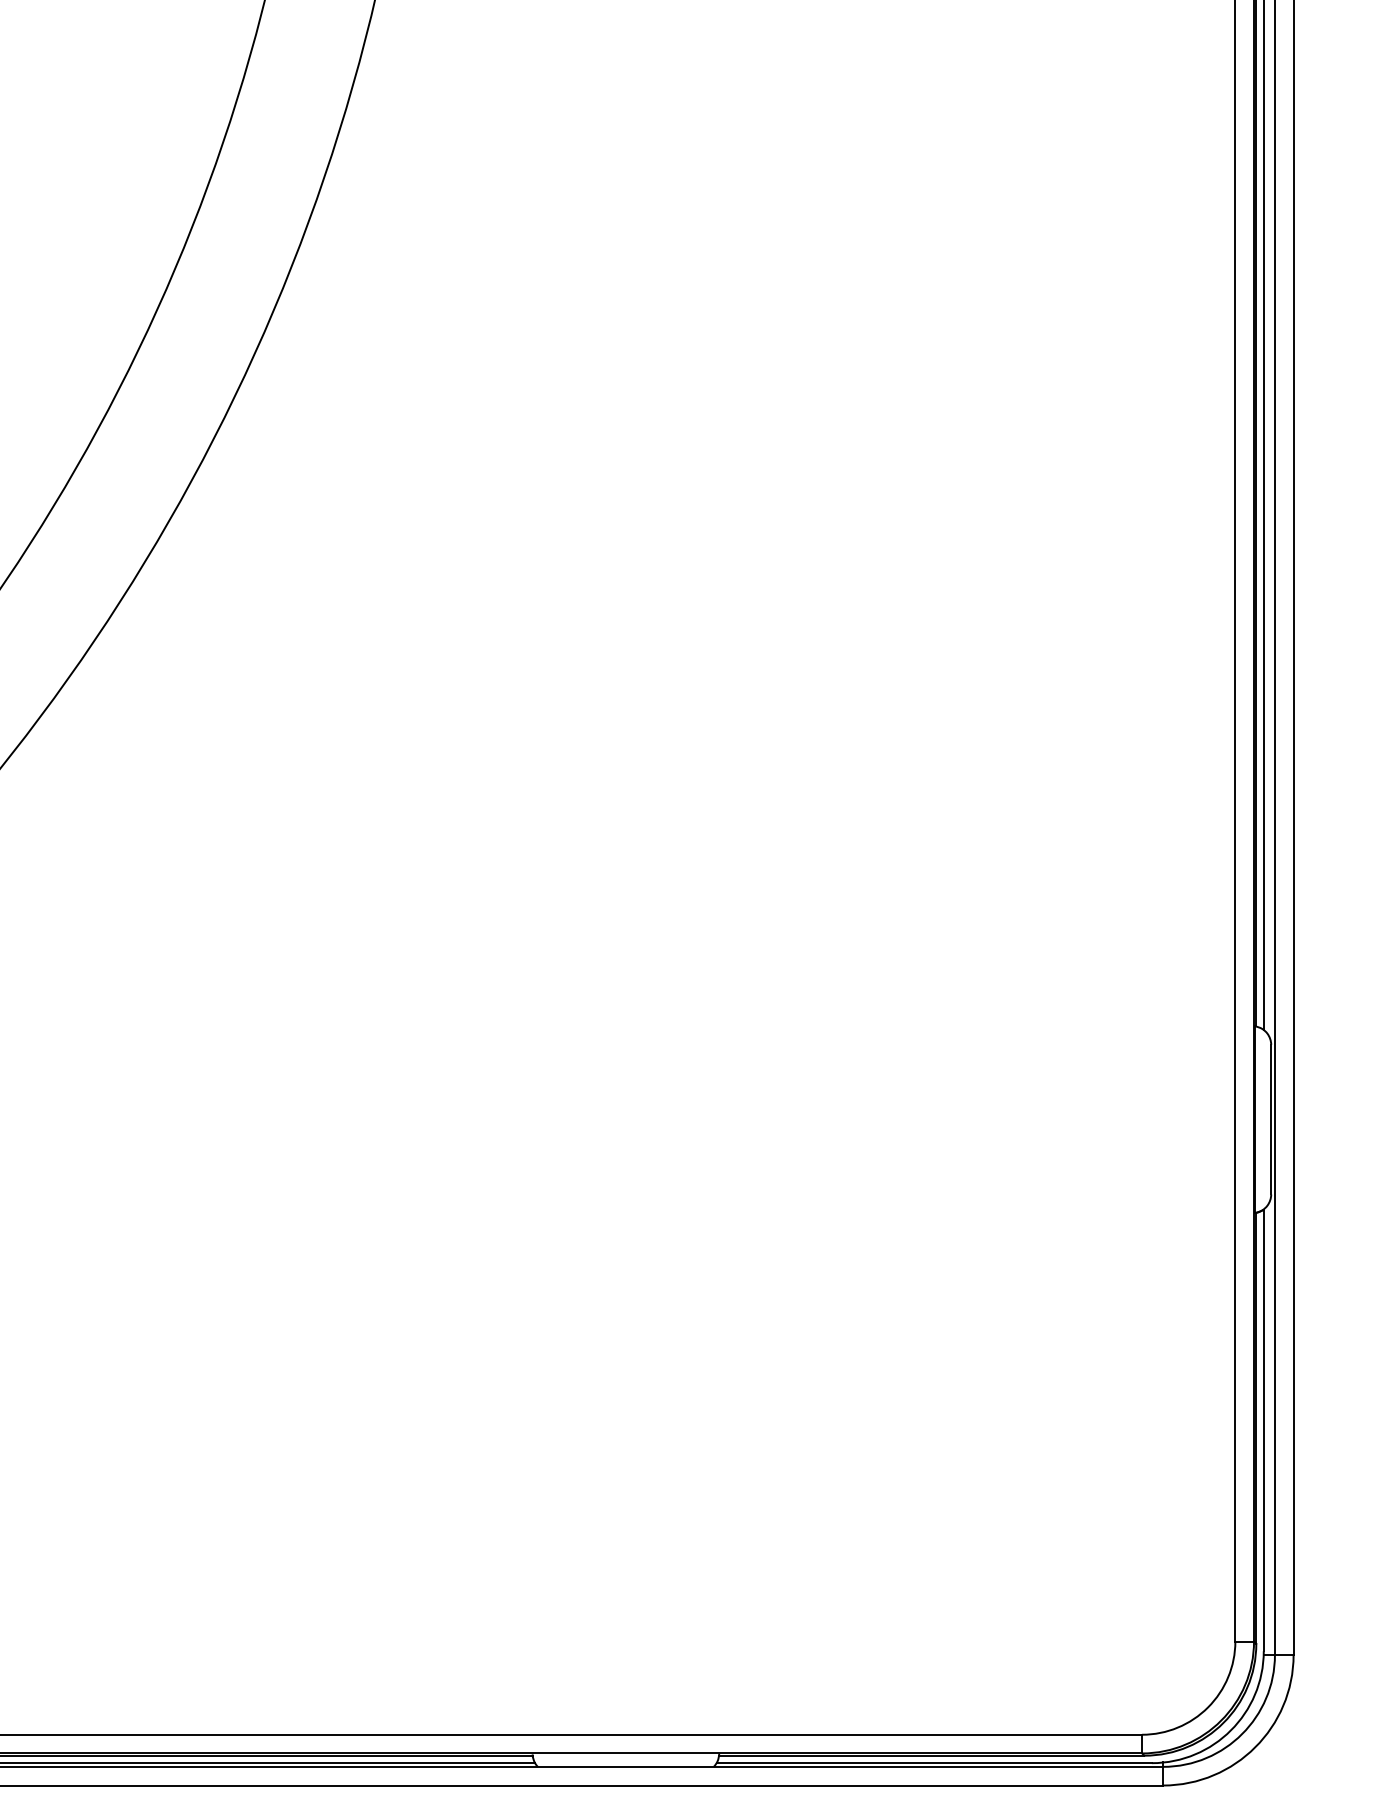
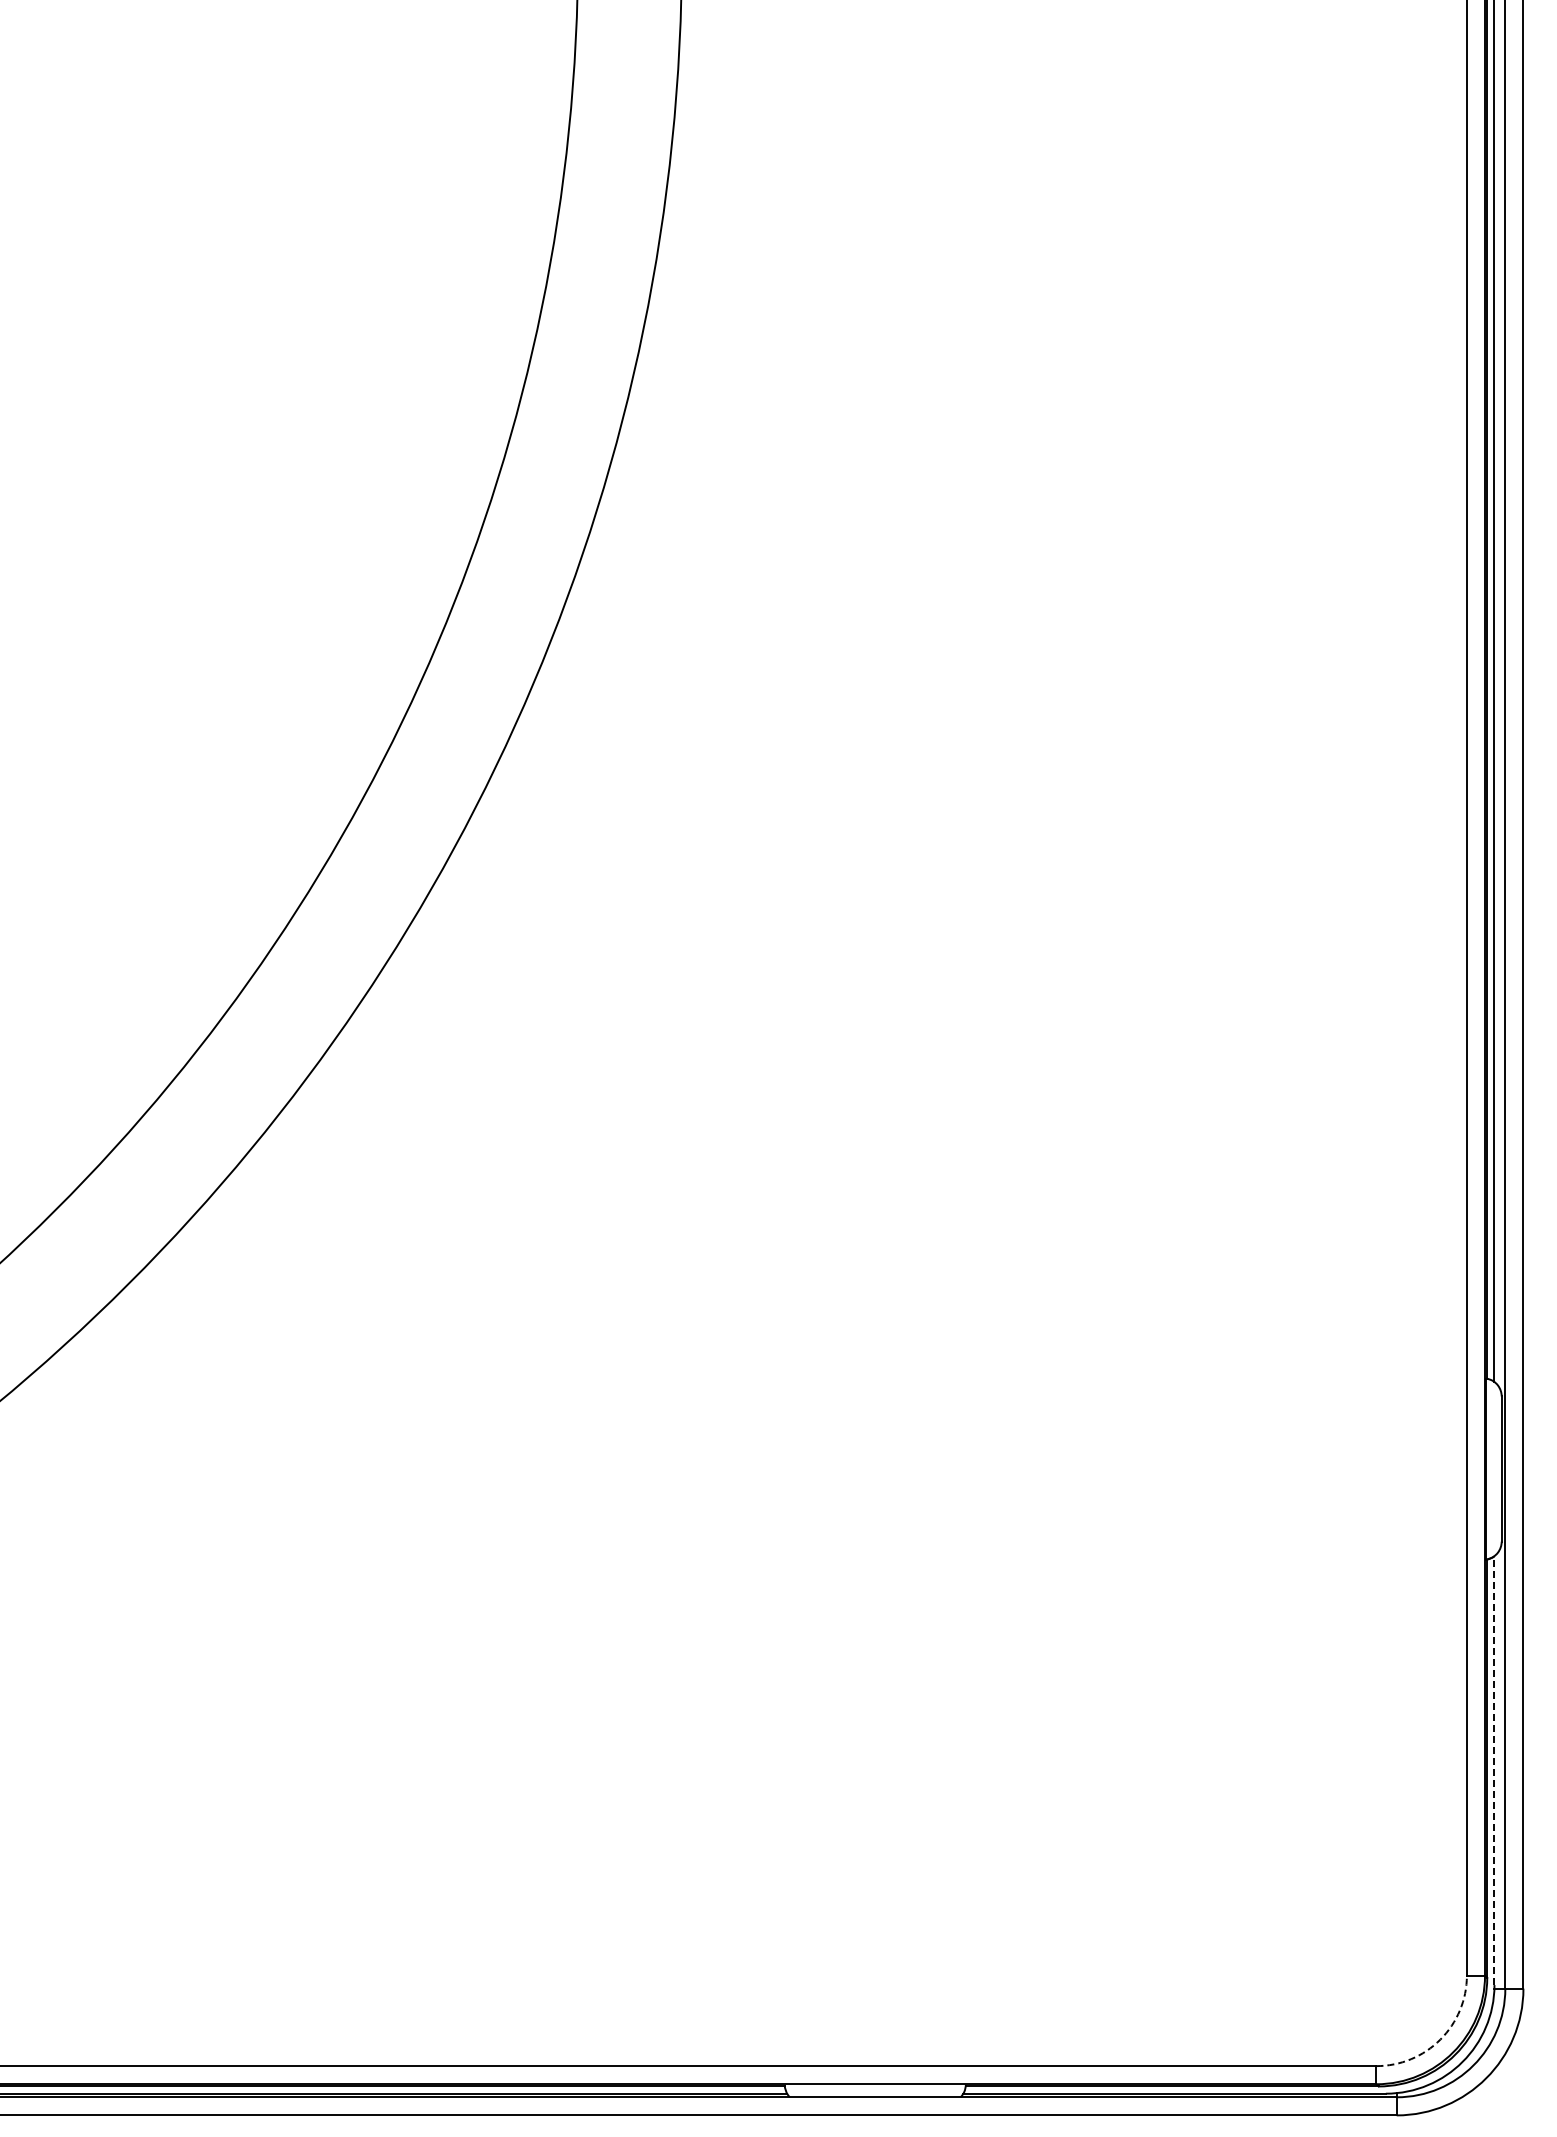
line: (1263, 1430) -> (1494, 1770), solid -> dashed
arc: (1208, 1707) -> (1440, 2039), solid -> dashed

